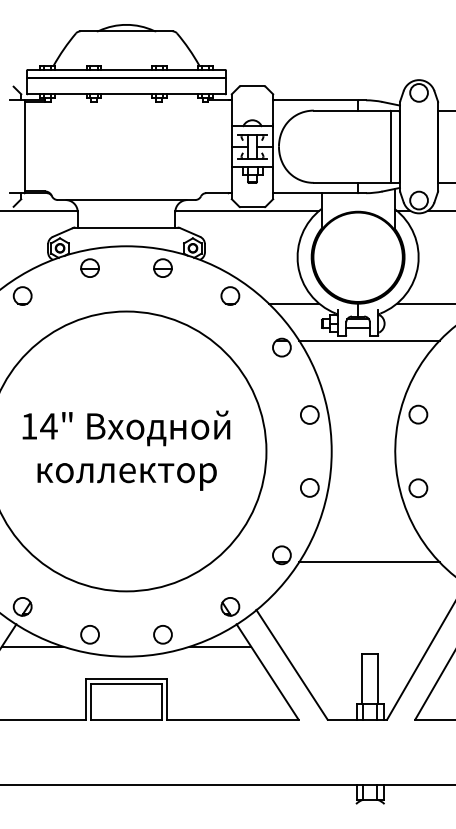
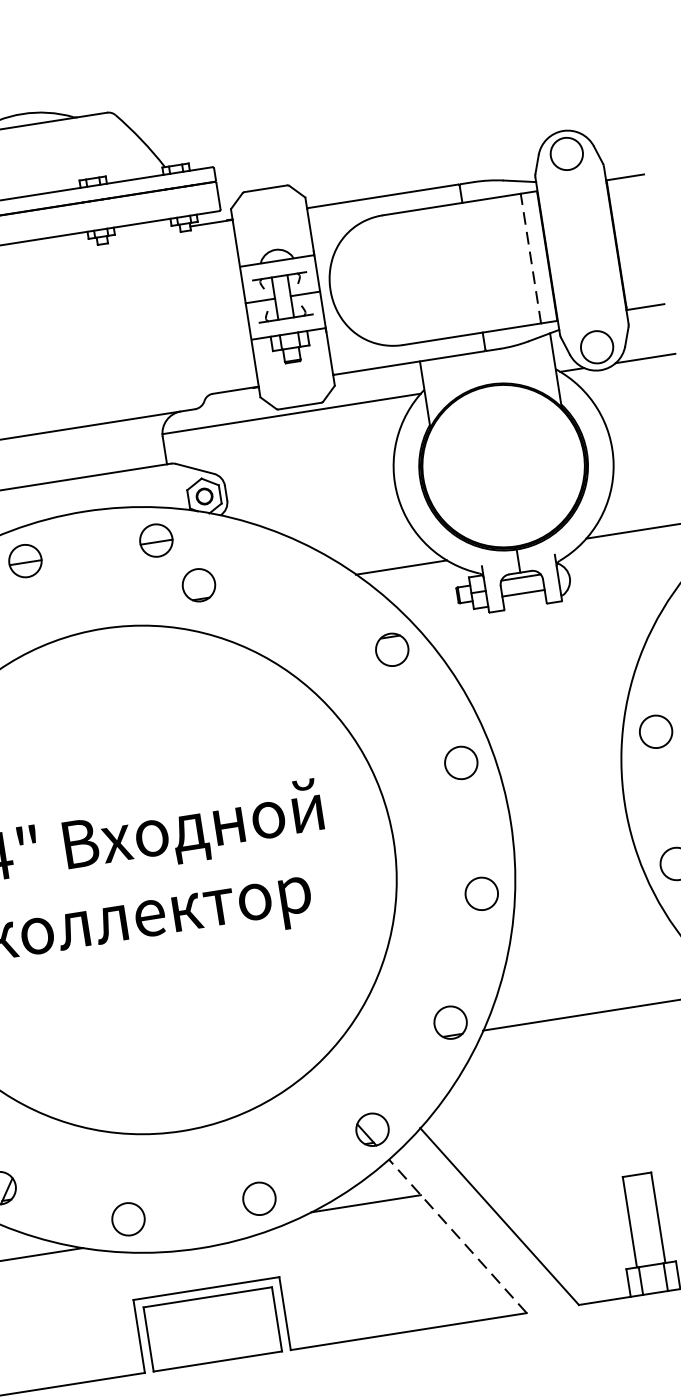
line: (390, 146) -> (530, 258), solid -> dashed
part: (230, 295) -> (199, 584), moved
line: (368, 340) -> (545, 612), removed
line: (267, 671) -> (457, 1235), solid -> dashed

